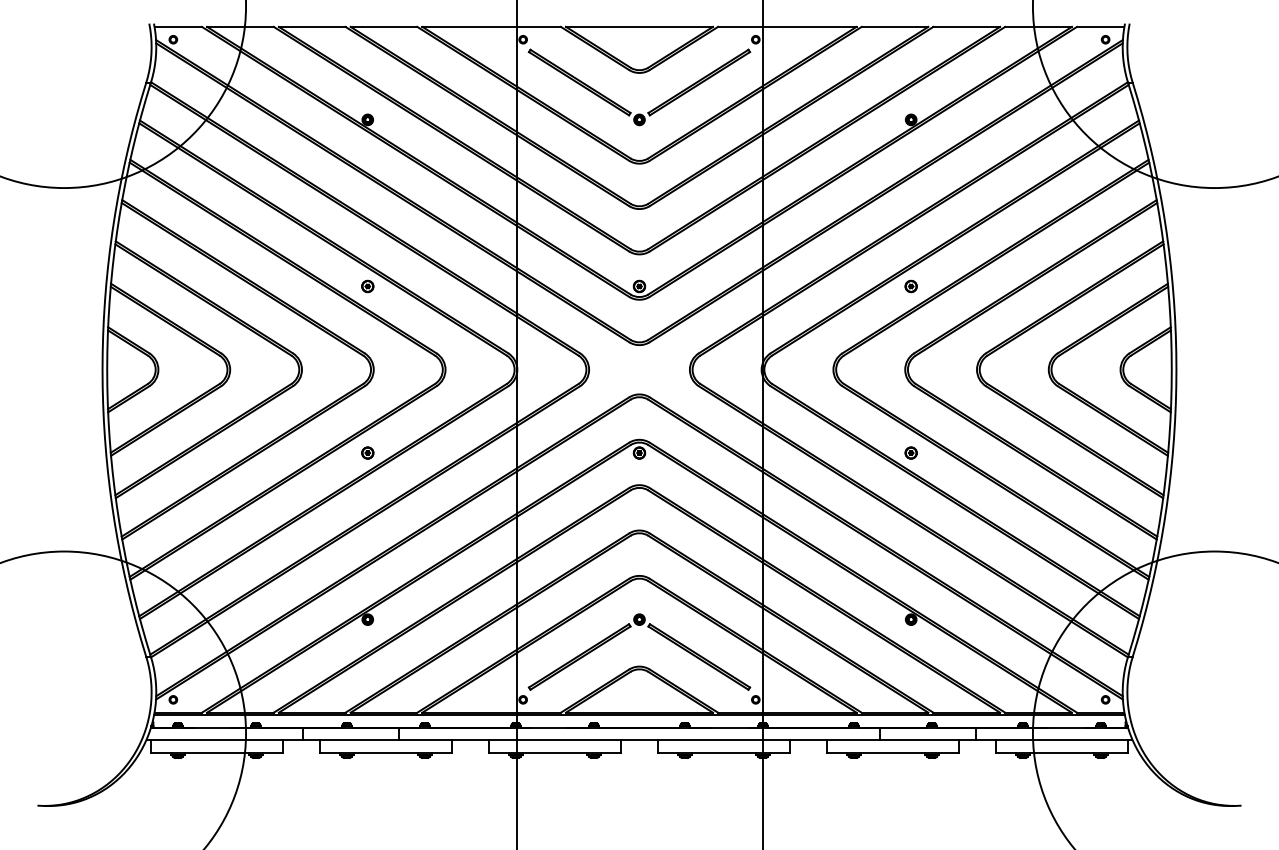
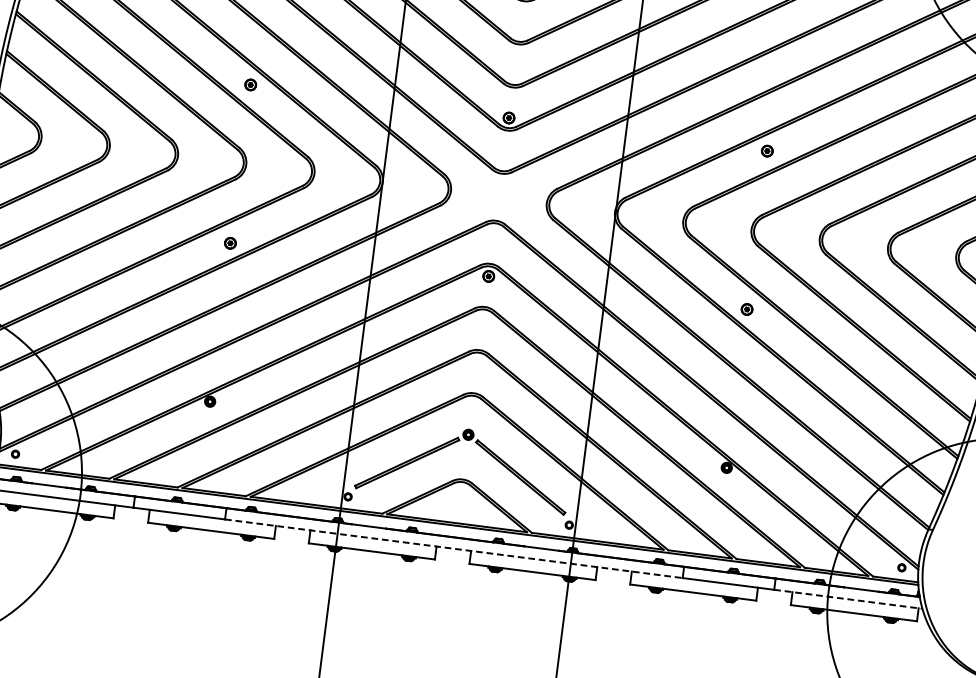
line: (639, 739) -> (453, 548), solid -> dashed
line: (1054, 739) -> (848, 599), solid -> dashed

